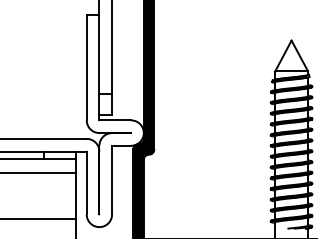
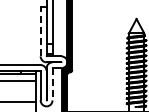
line: (86, 67) -> (40, 31), solid -> dashed
line: (112, 180) -> (52, 84), solid -> dashed

